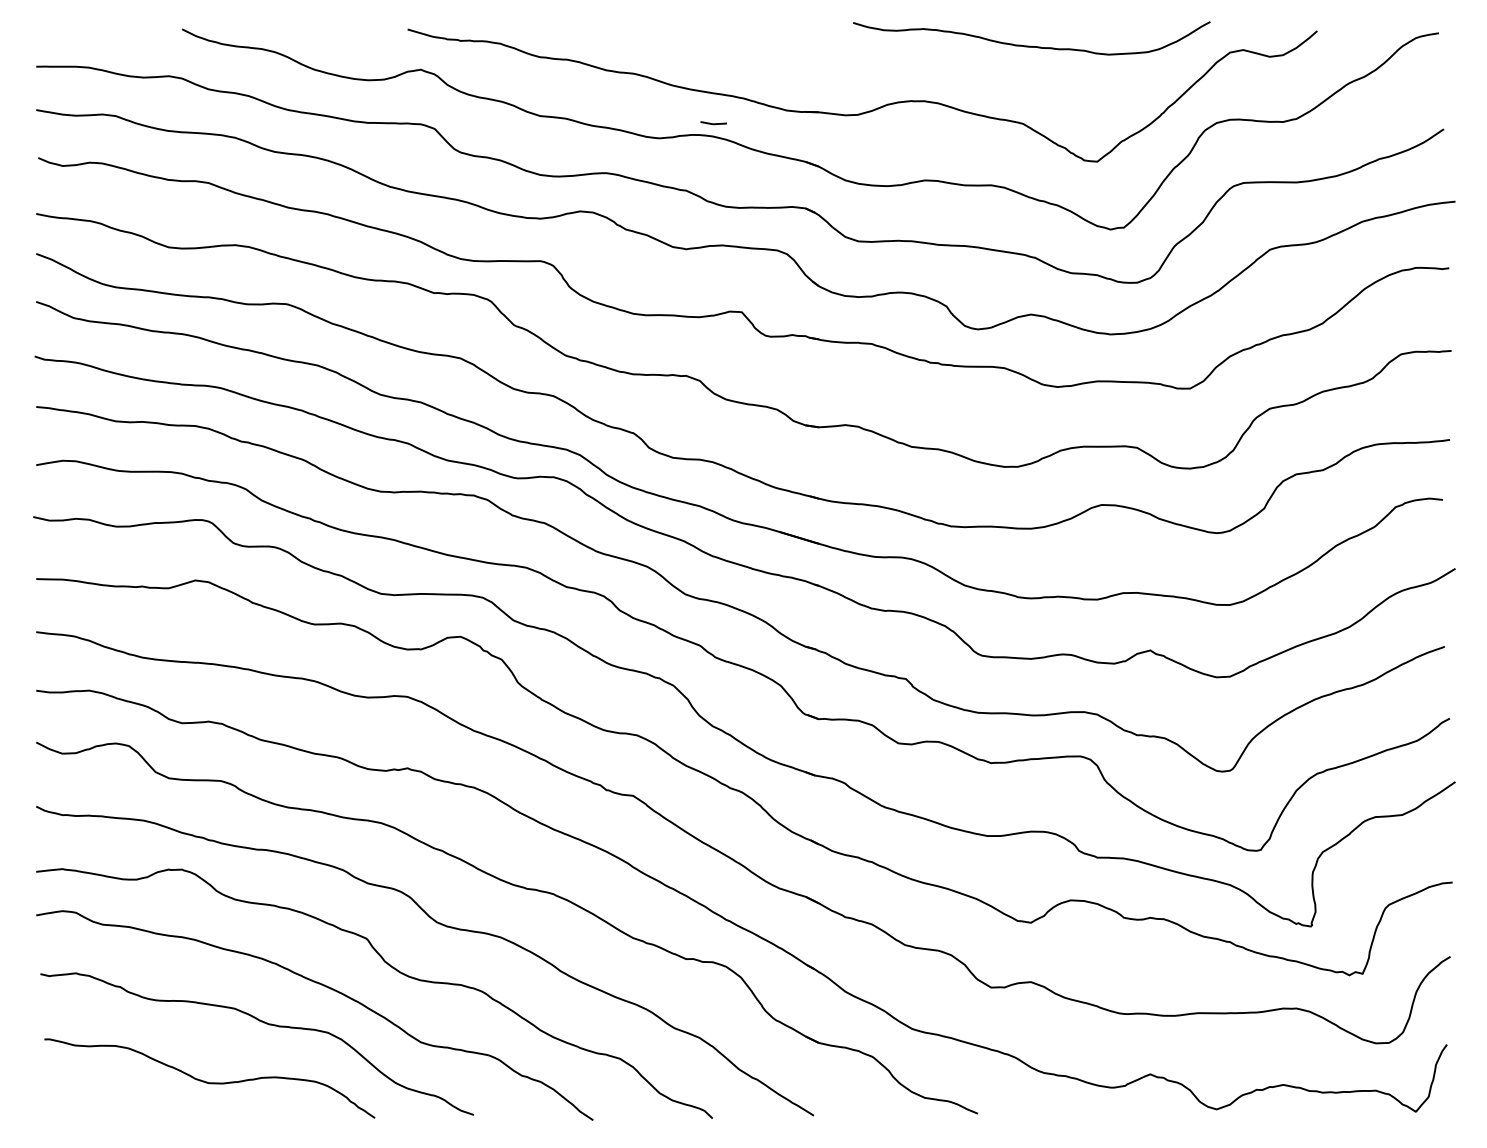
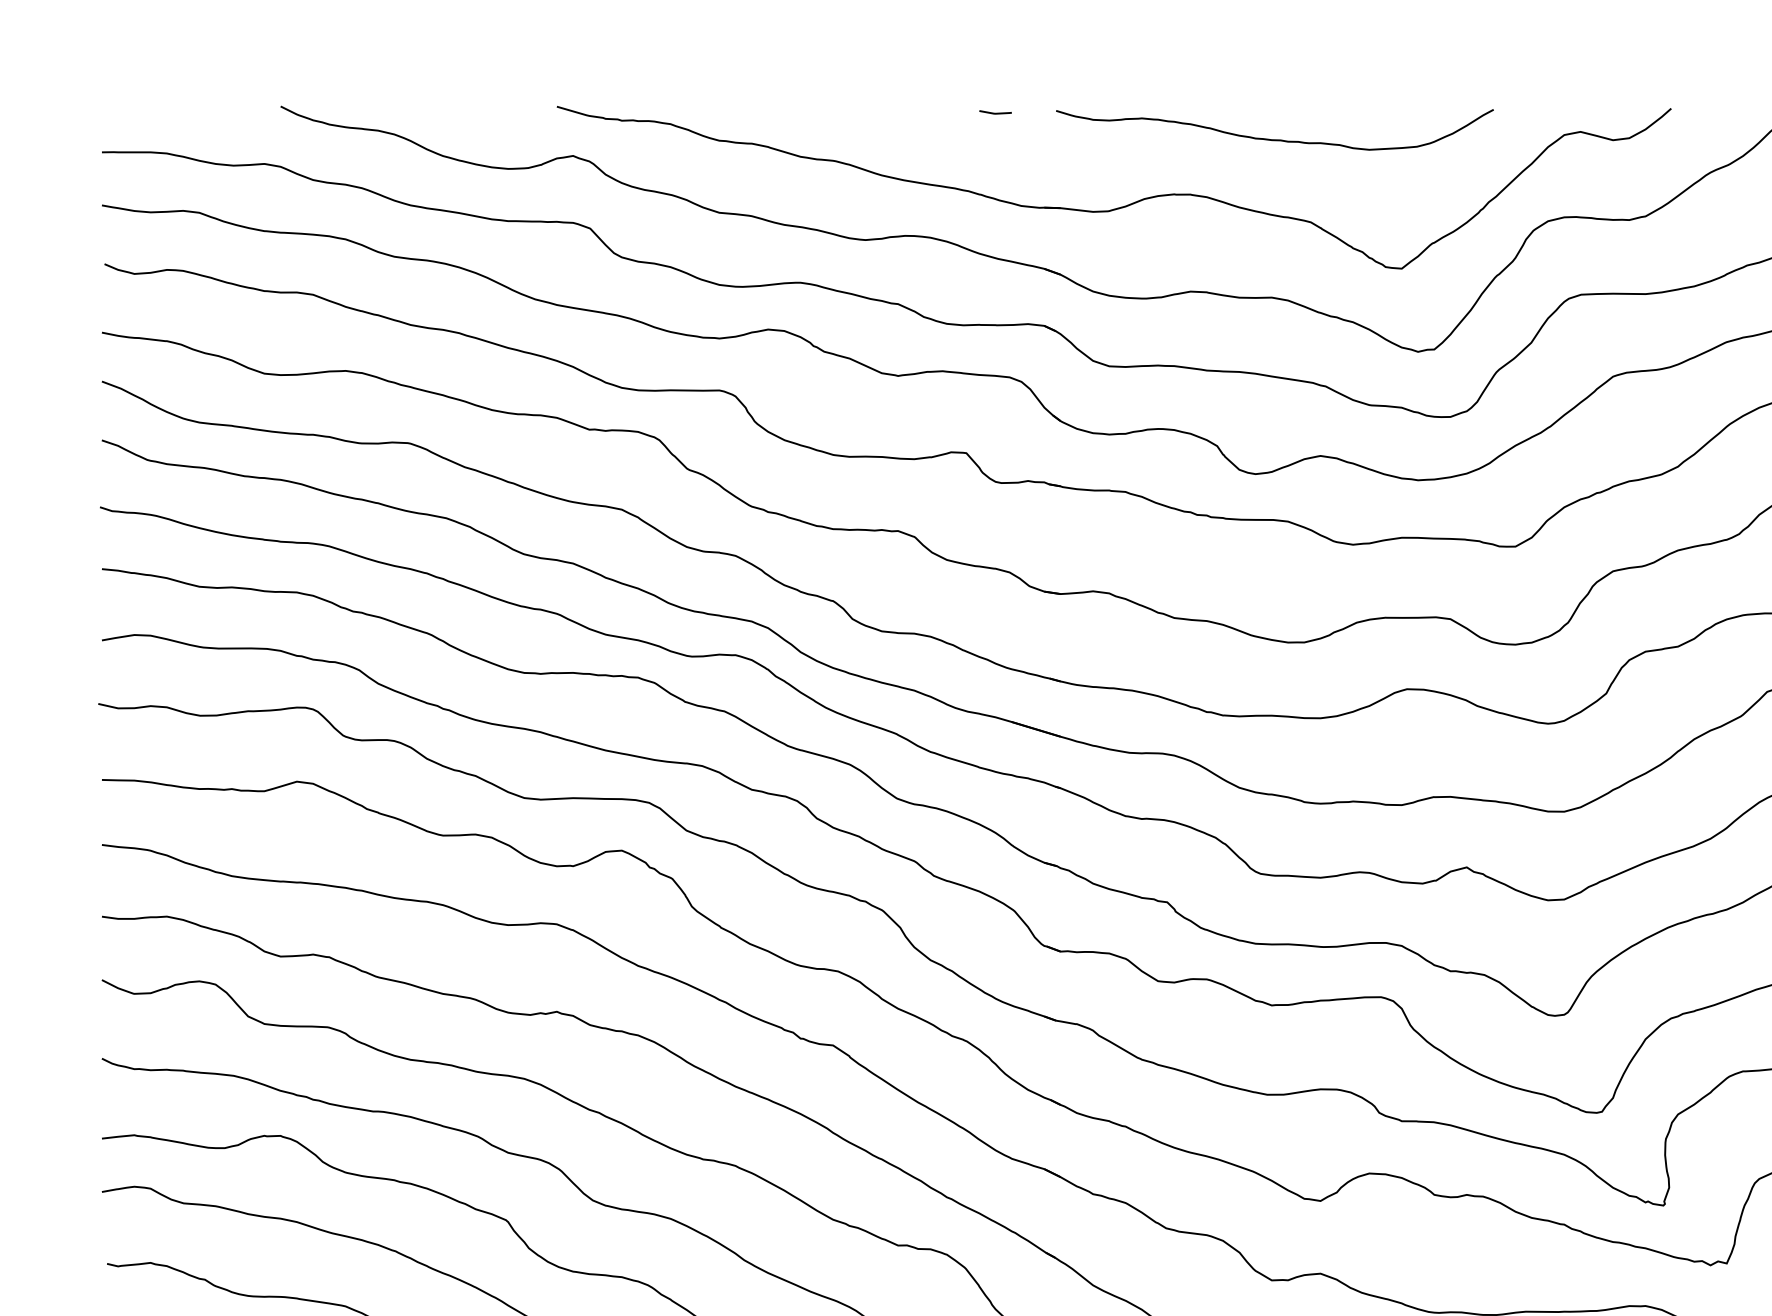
curve: (1030, 45) -> (1273, 138), moved
line: (713, 123) -> (995, 112), moved

